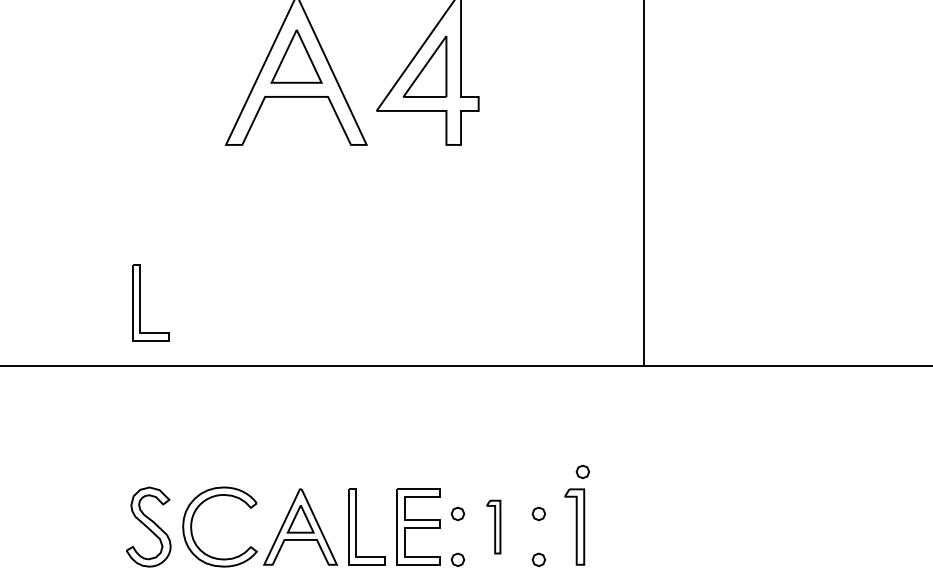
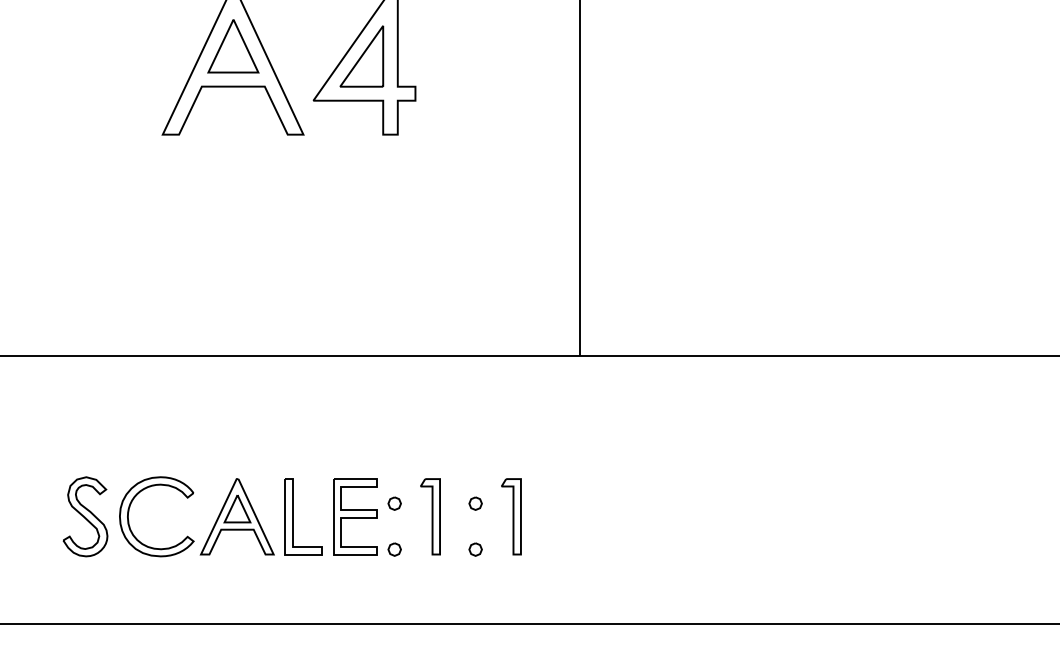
part: (140, 302) -> (77, 292), removed
part: (582, 471) -> (519, 461), removed
part: (493, 526) -> (430, 516), size x1.43

